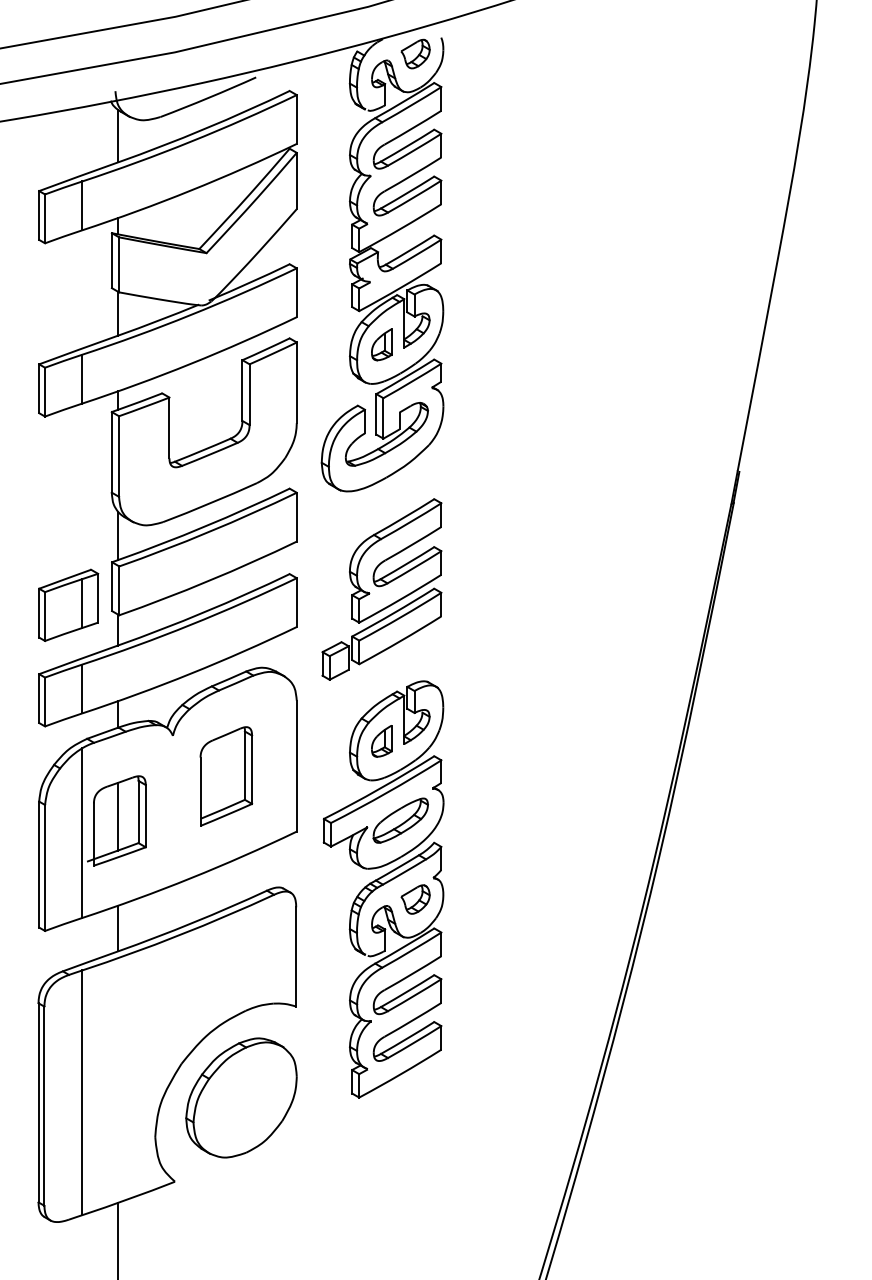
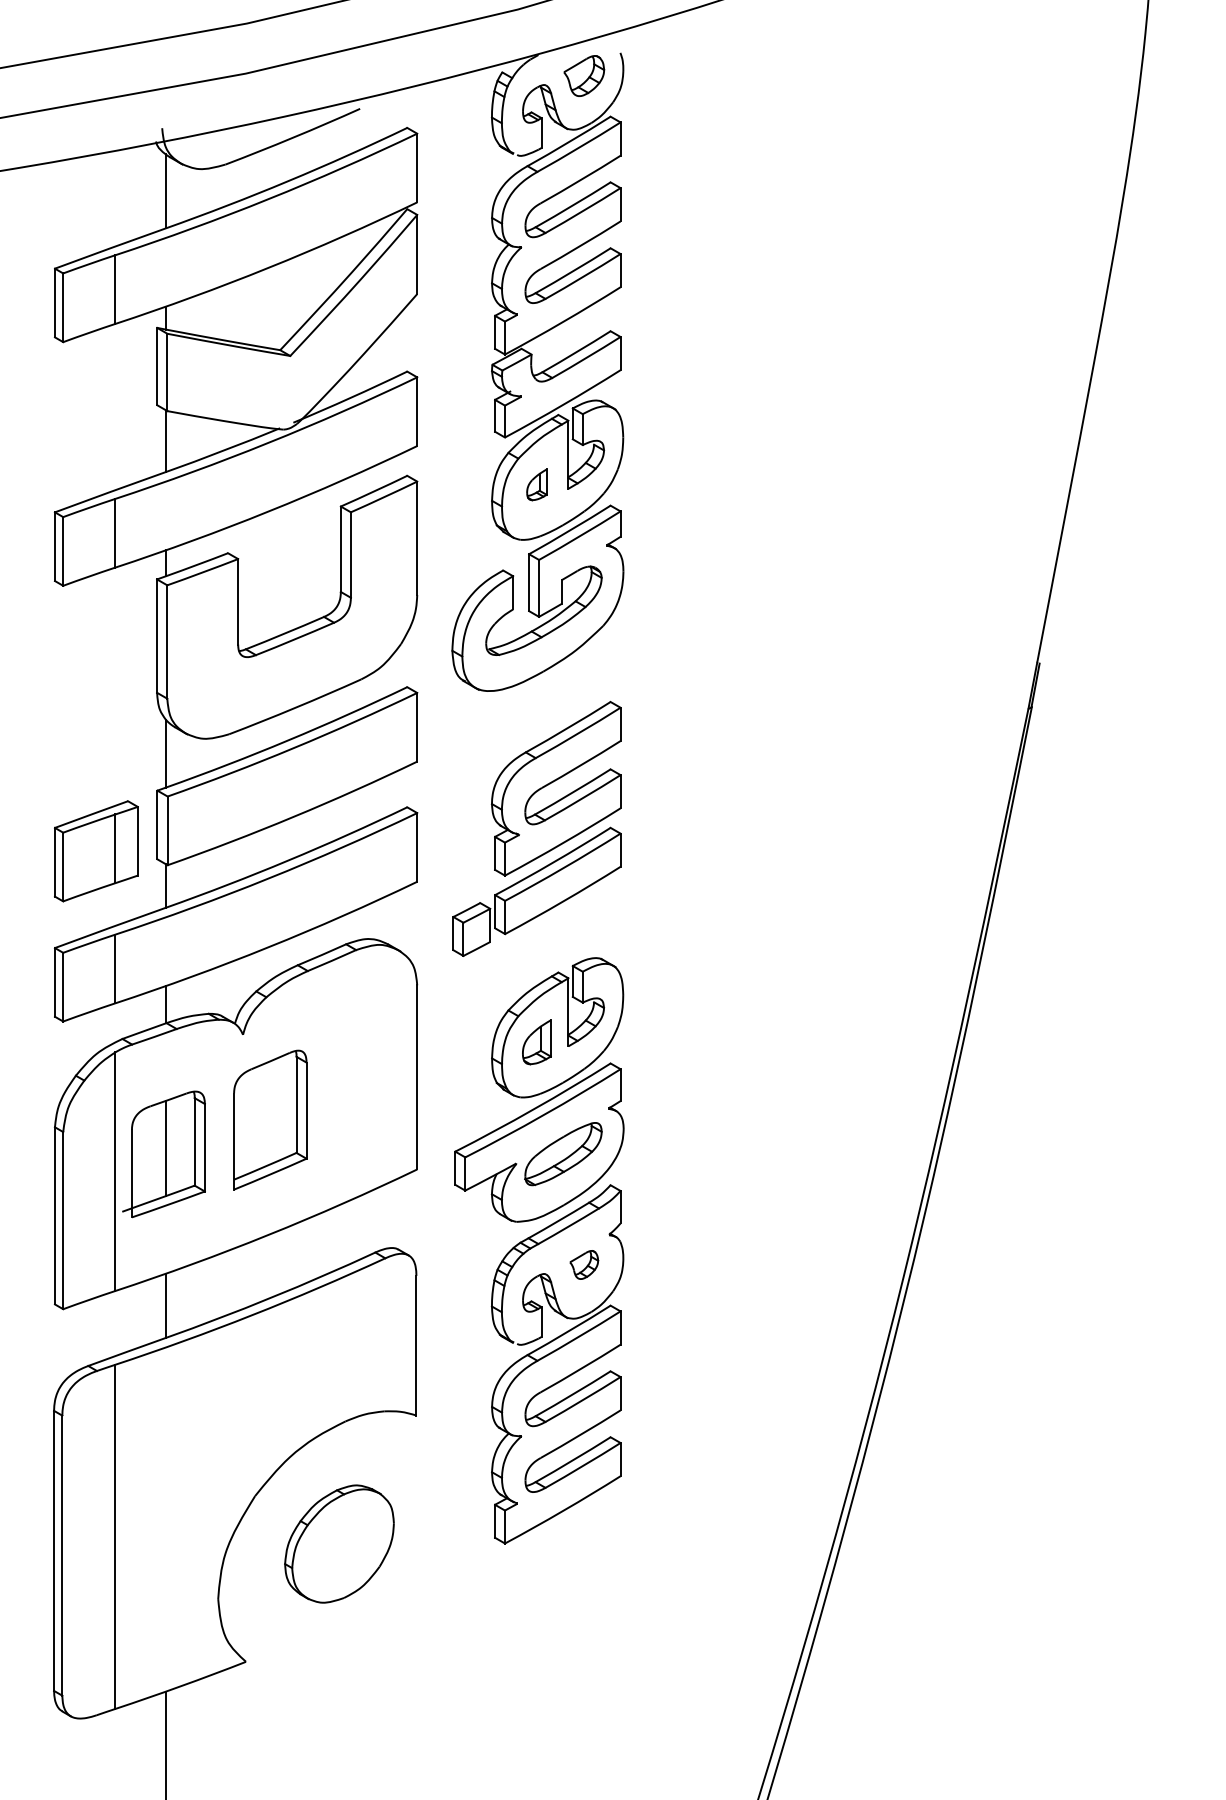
part: (381, 344) -> (536, 484), size x0.7
part: (226, 776) -> (270, 1120), moved
part: (415, 899) -> (584, 1264), size x0.7
part: (241, 1097) -> (339, 1543), size x0.7

